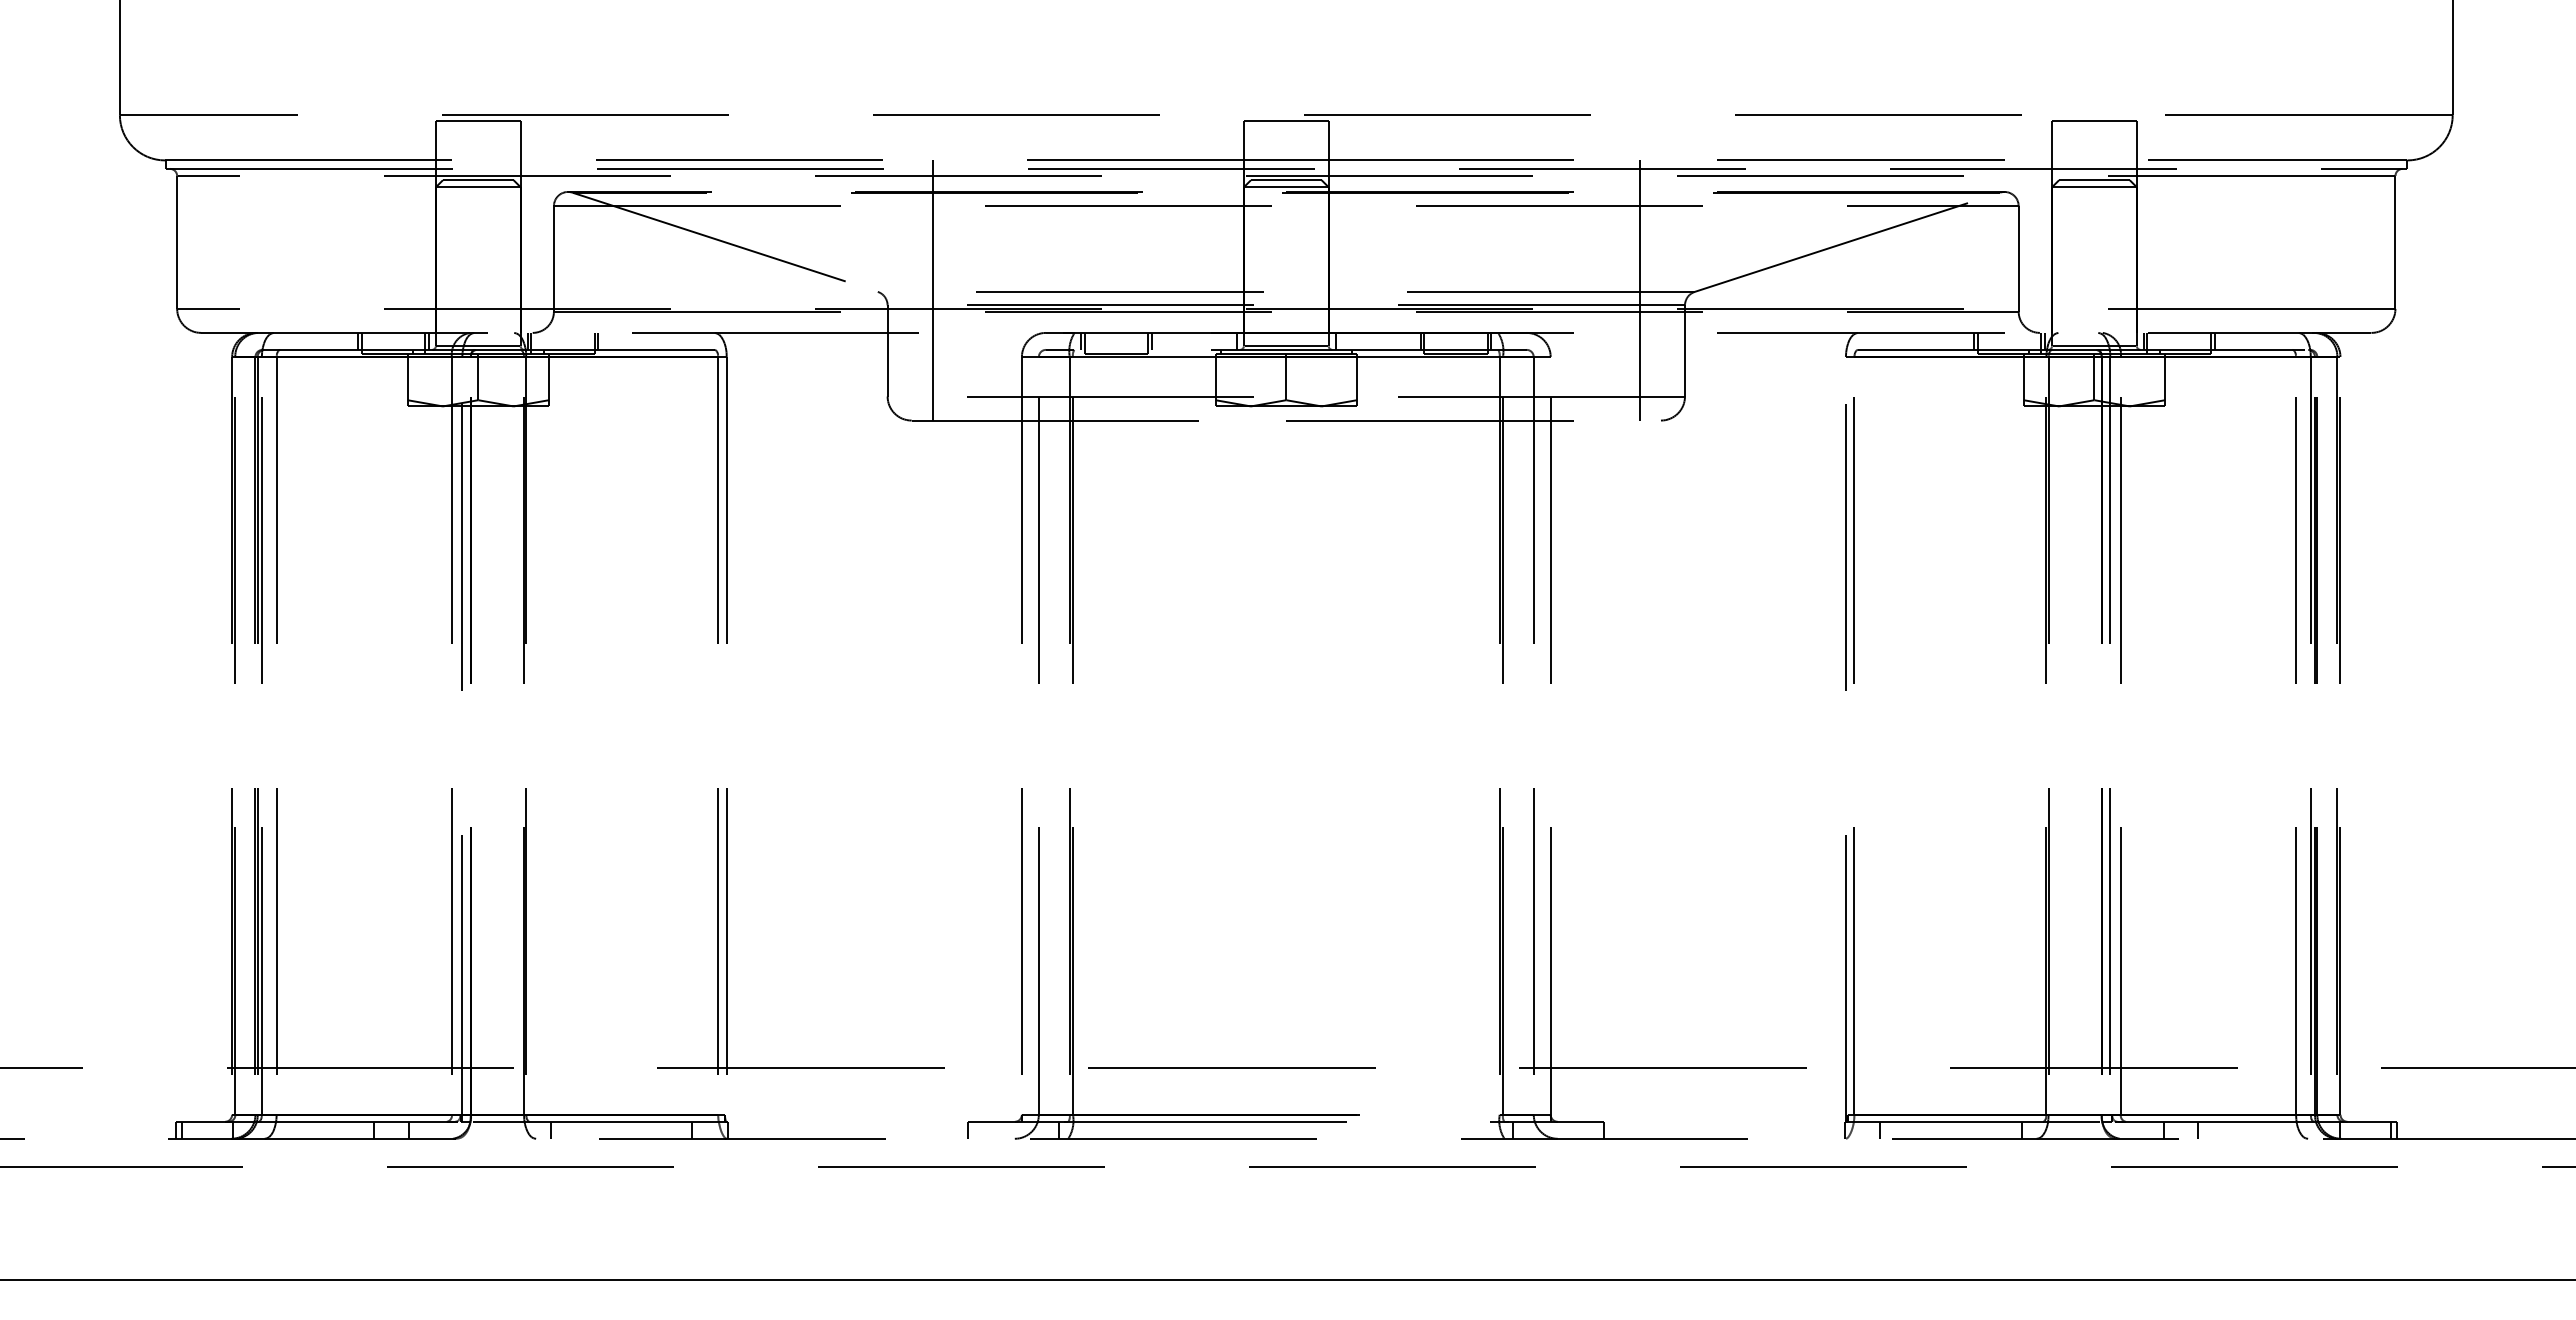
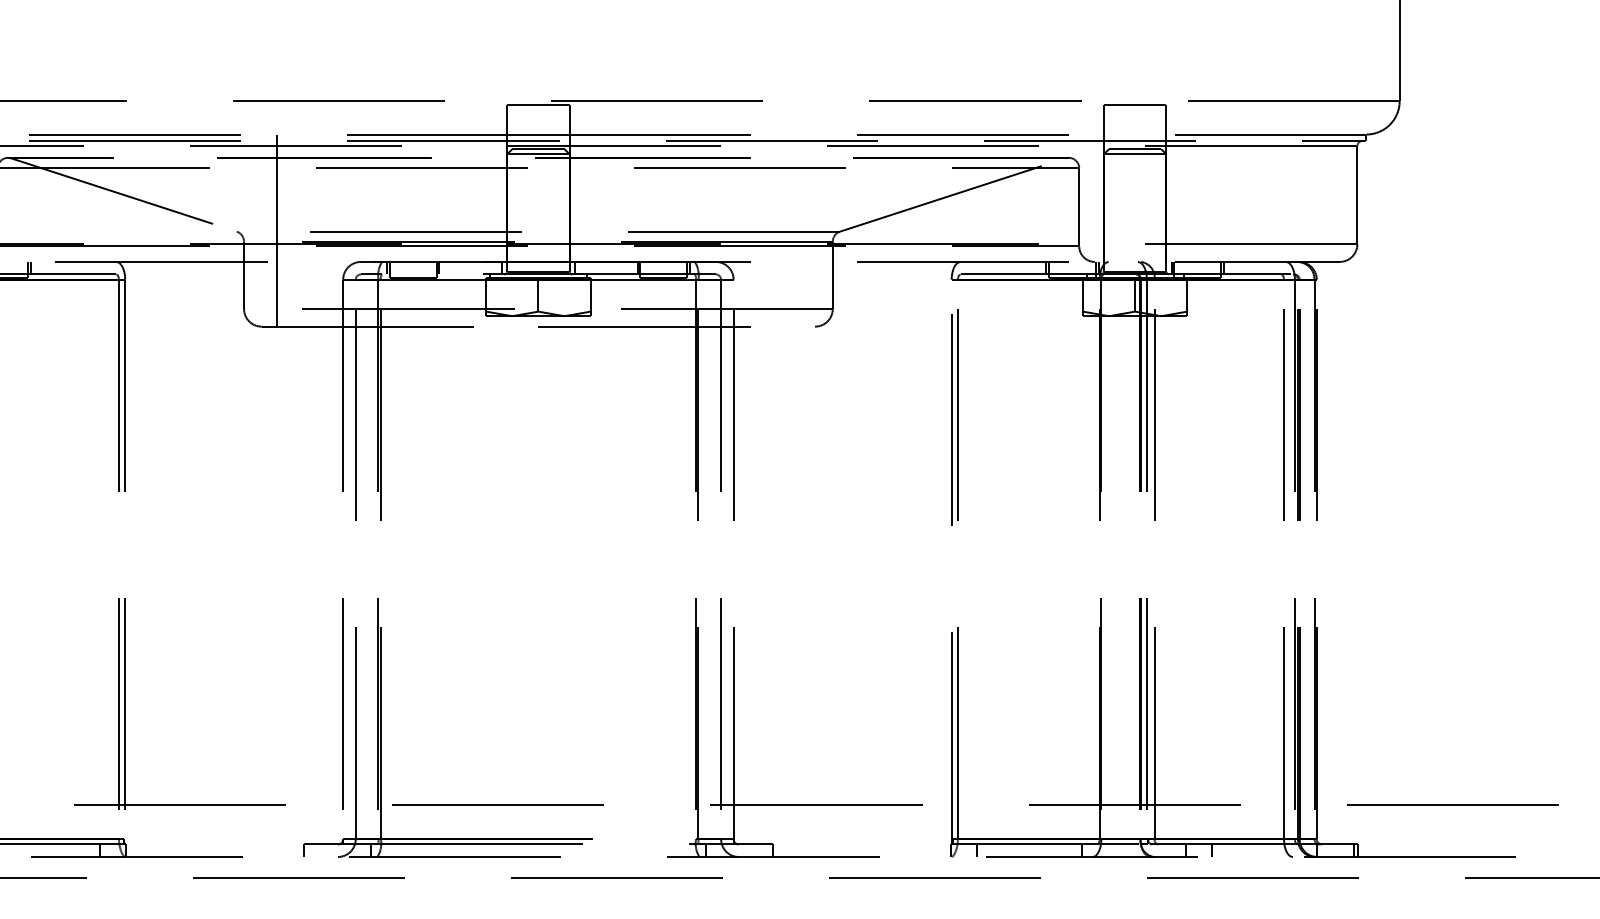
line: (1639, 290) -> (799, 230), removed

